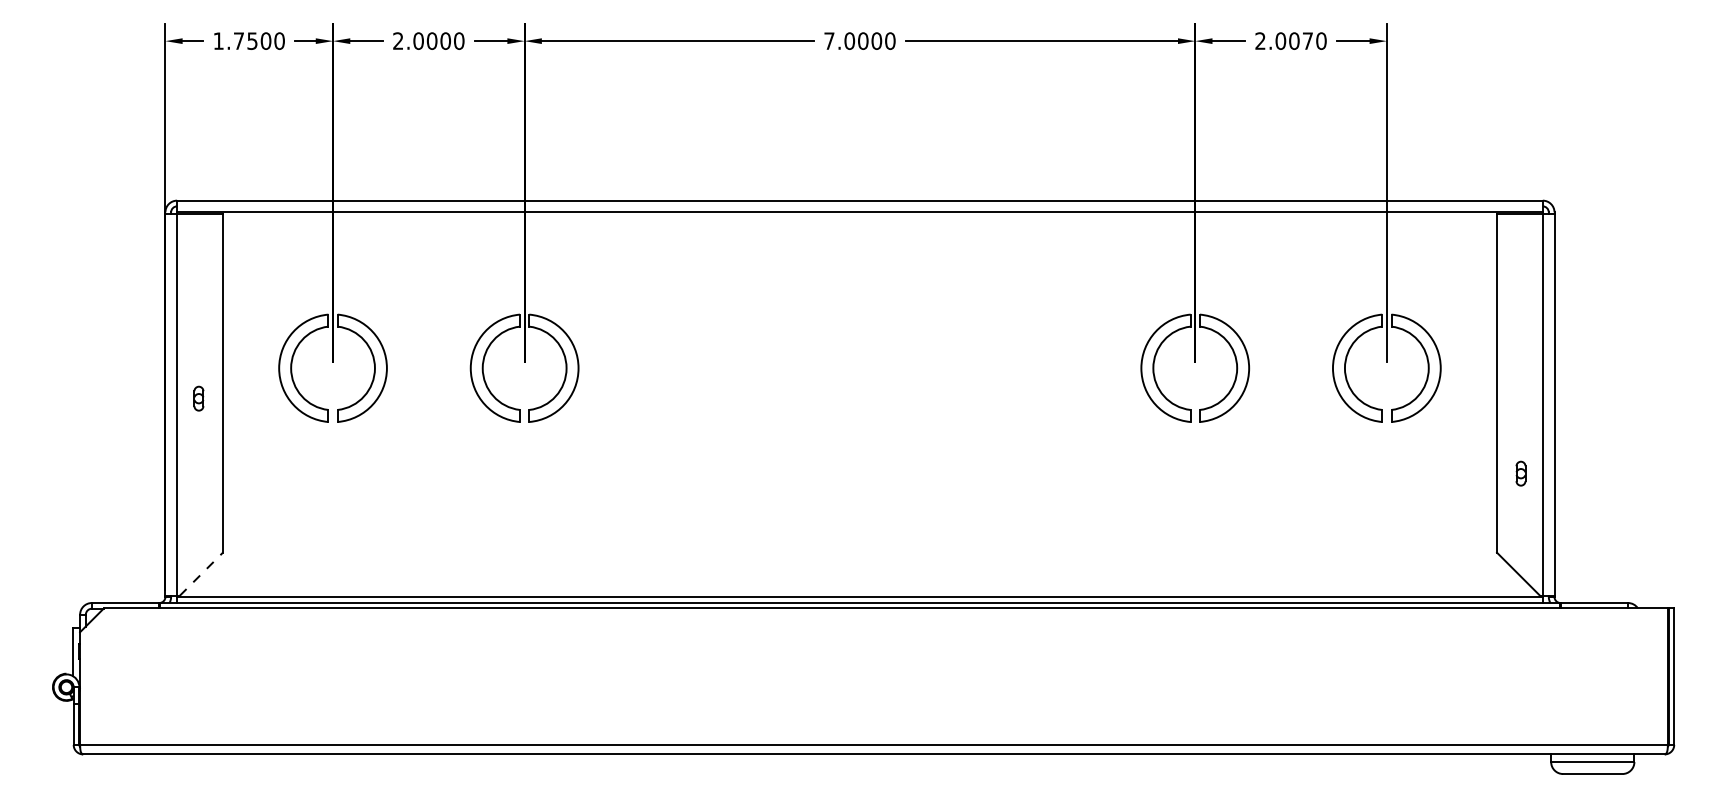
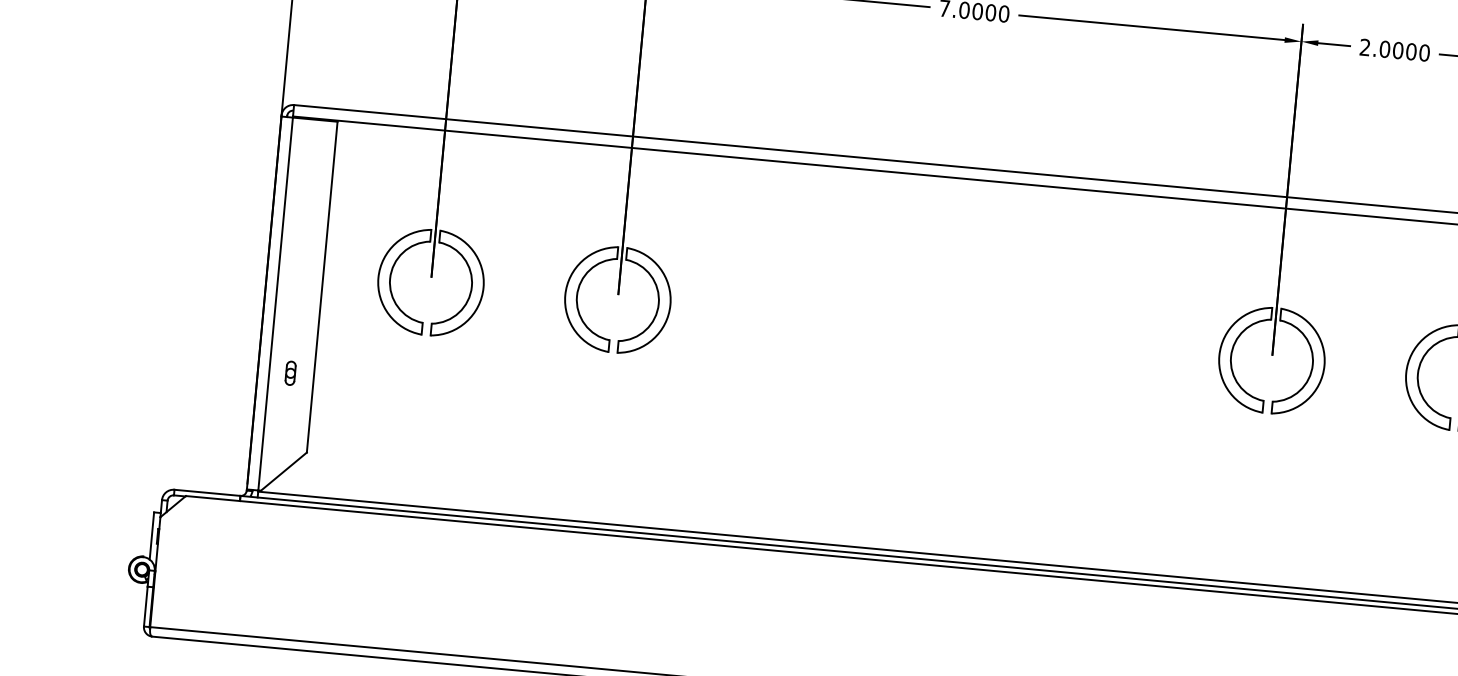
text: (1307, 40) -> (1411, 51), 2.0070 -> 2.0000
part: (198, 398) -> (290, 373), moved
line: (201, 573) -> (284, 470), dashed -> solid

